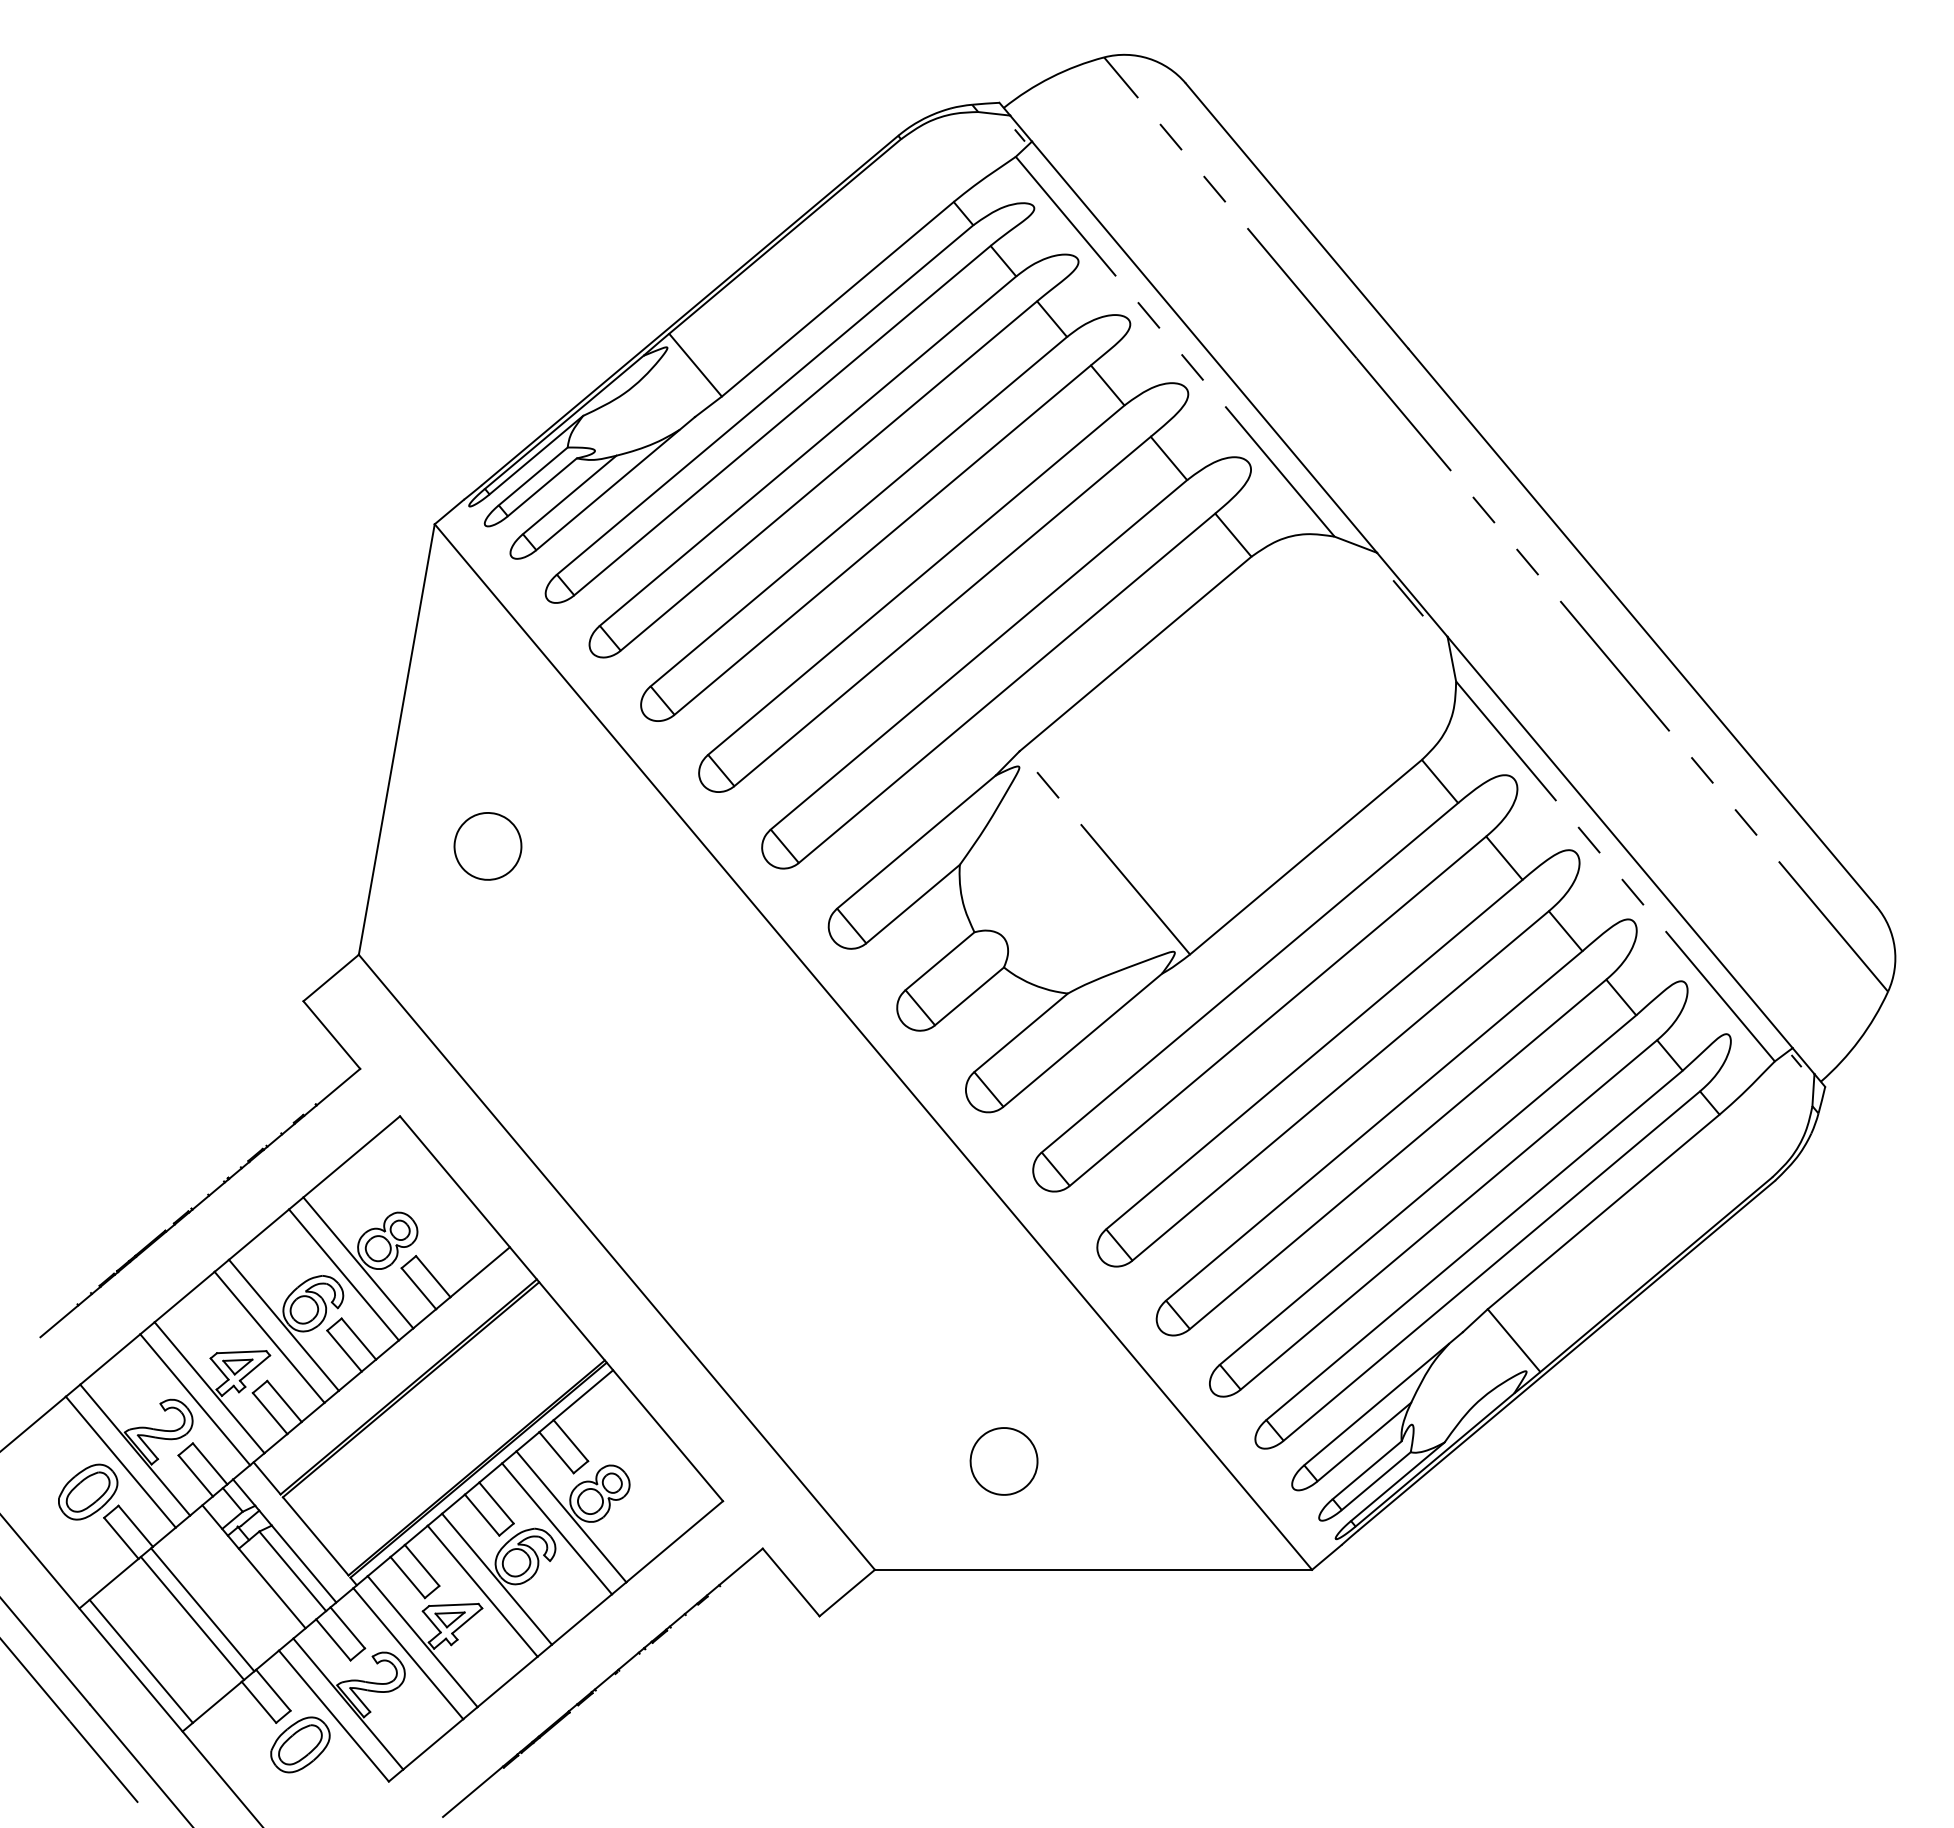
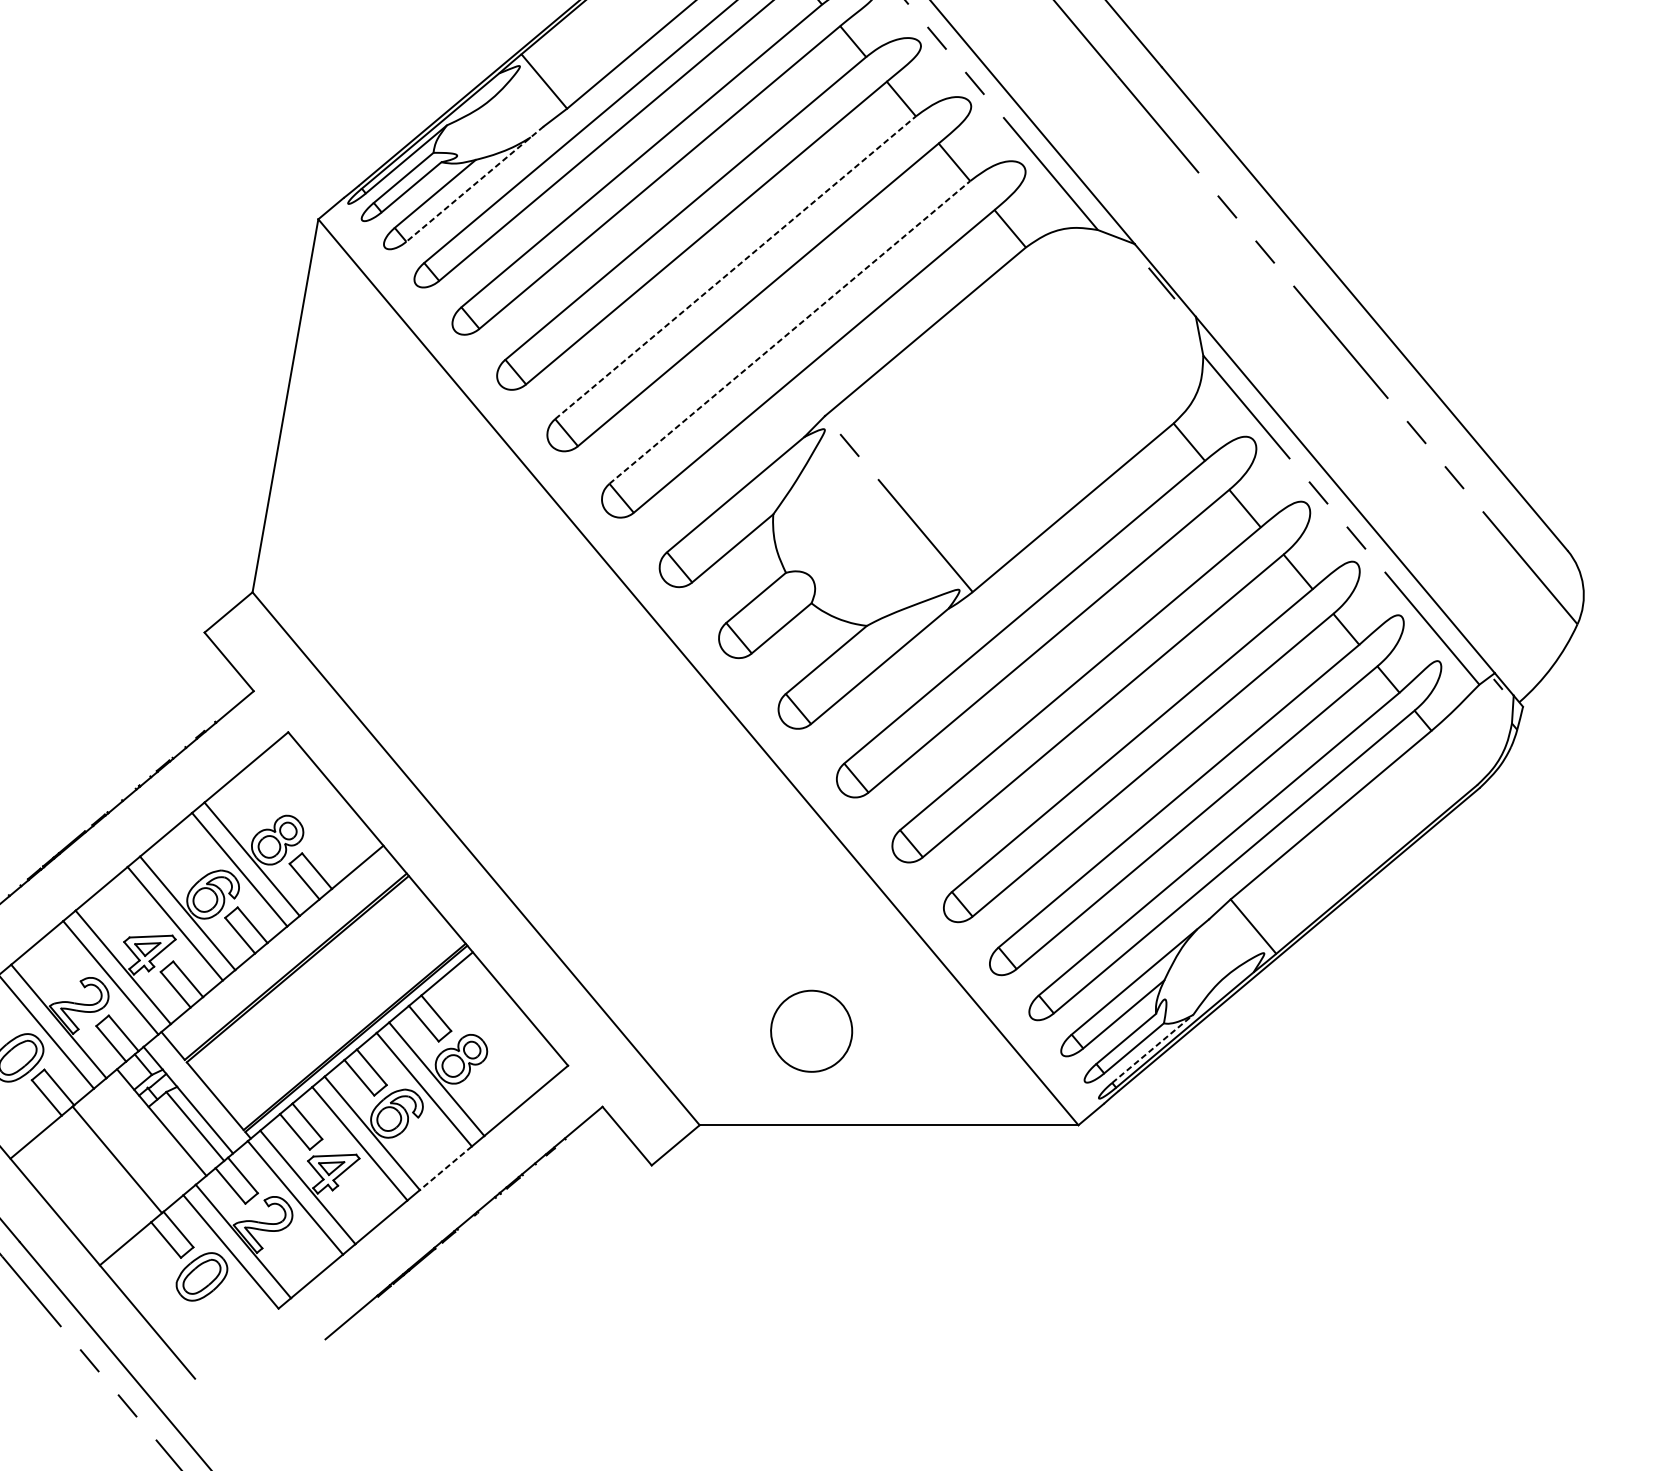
line: (615, 483) -> (474, 184), solid -> dashed
line: (916, 580) -> (735, 268), solid -> dashed
line: (978, 654) -> (789, 332), solid -> dashed
part: (487, 846) -> (364, 498), removed
part: (1003, 1461) -> (811, 1031), size x1.4
line: (1398, 1481) -> (1153, 1048), solid -> dashed
line: (192, 1617) -> (108, 1166), removed
line: (581, 1619) -> (445, 1168), solid -> dashed
line: (140, 1660) -> (63, 1203), removed

